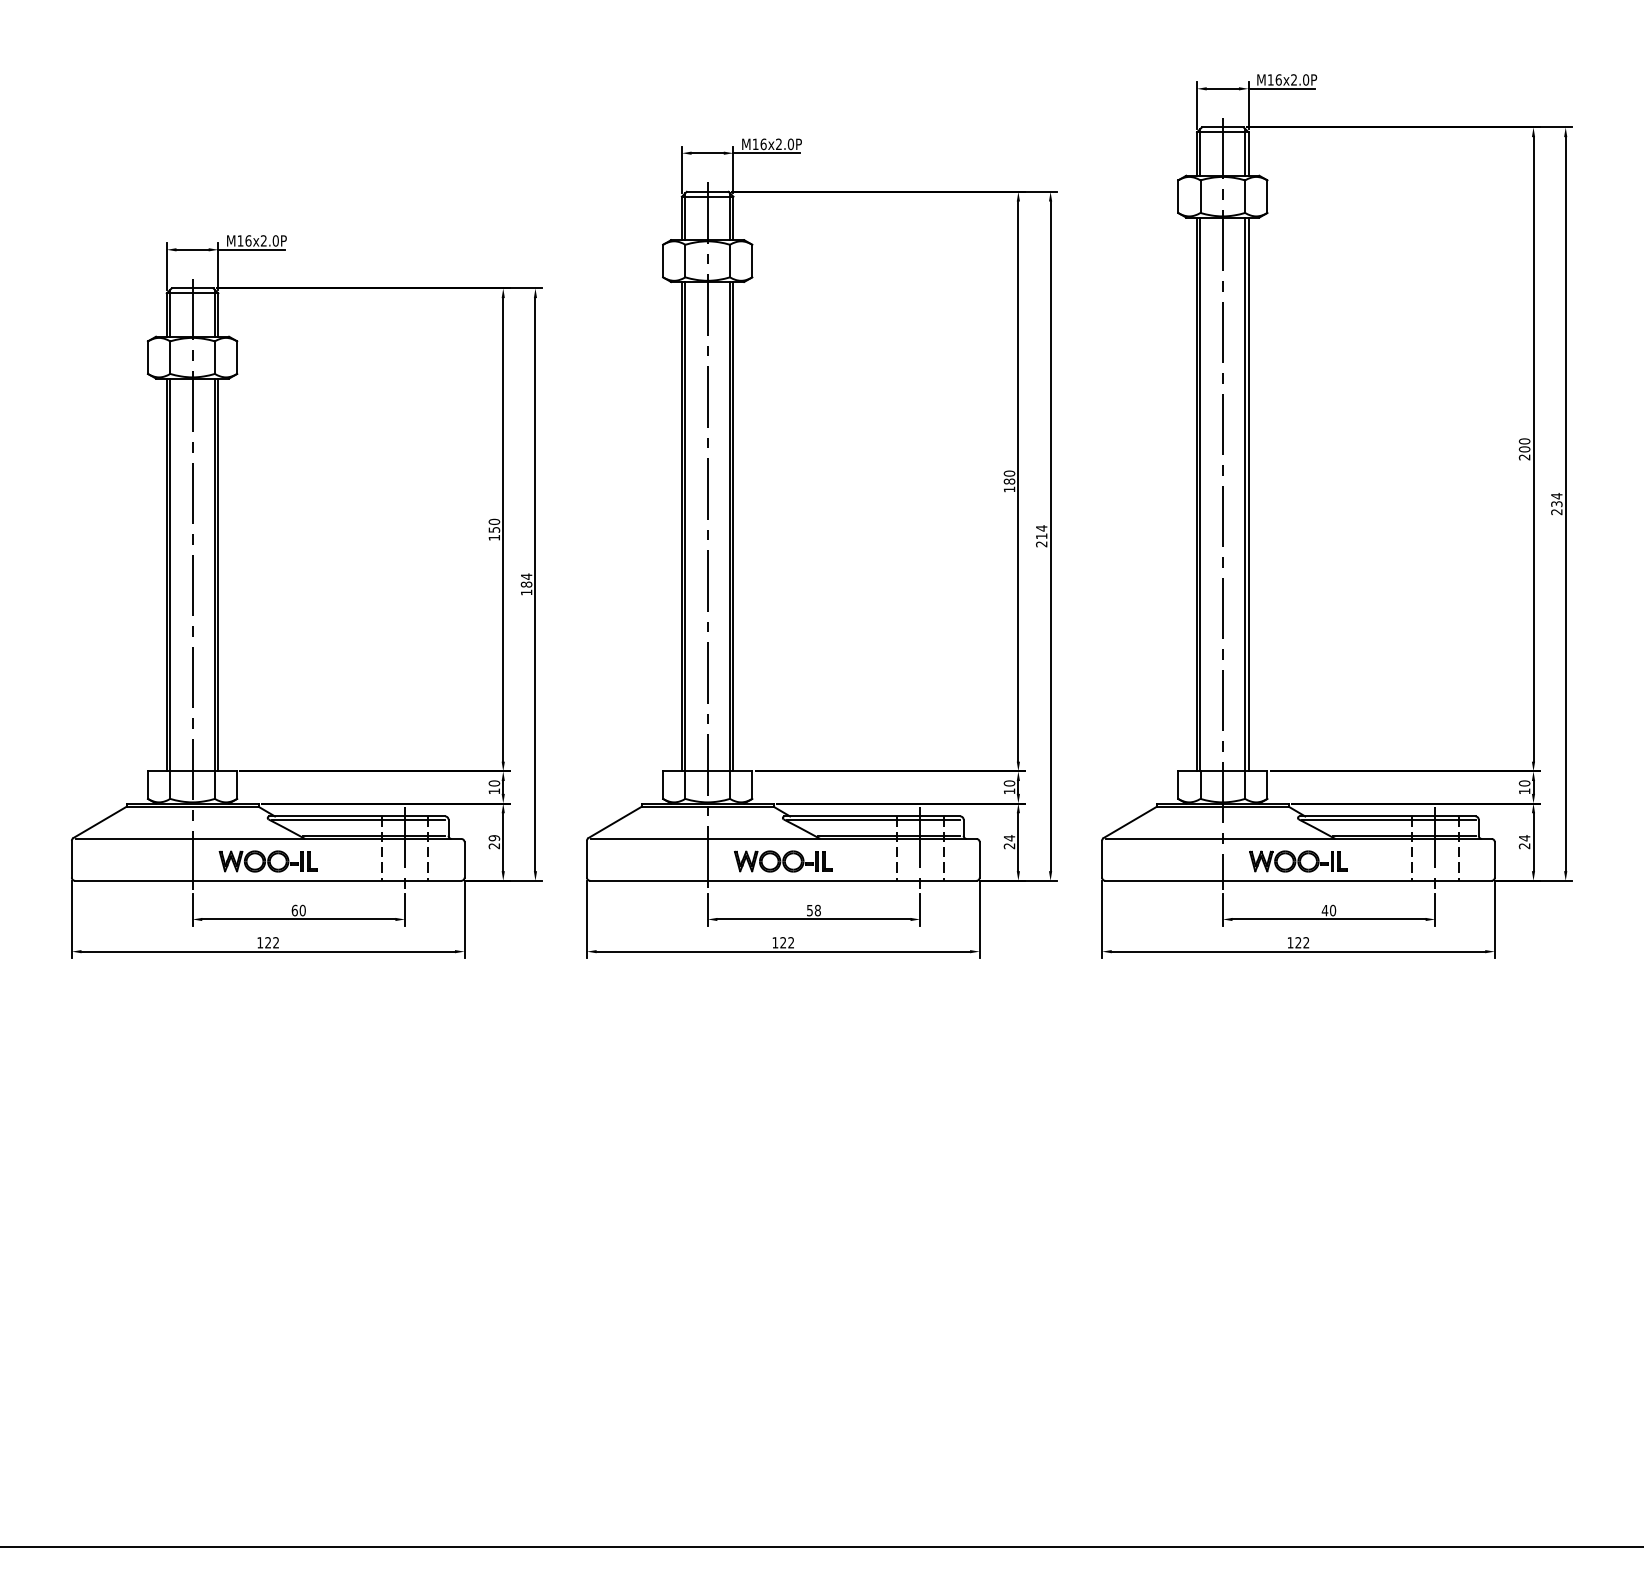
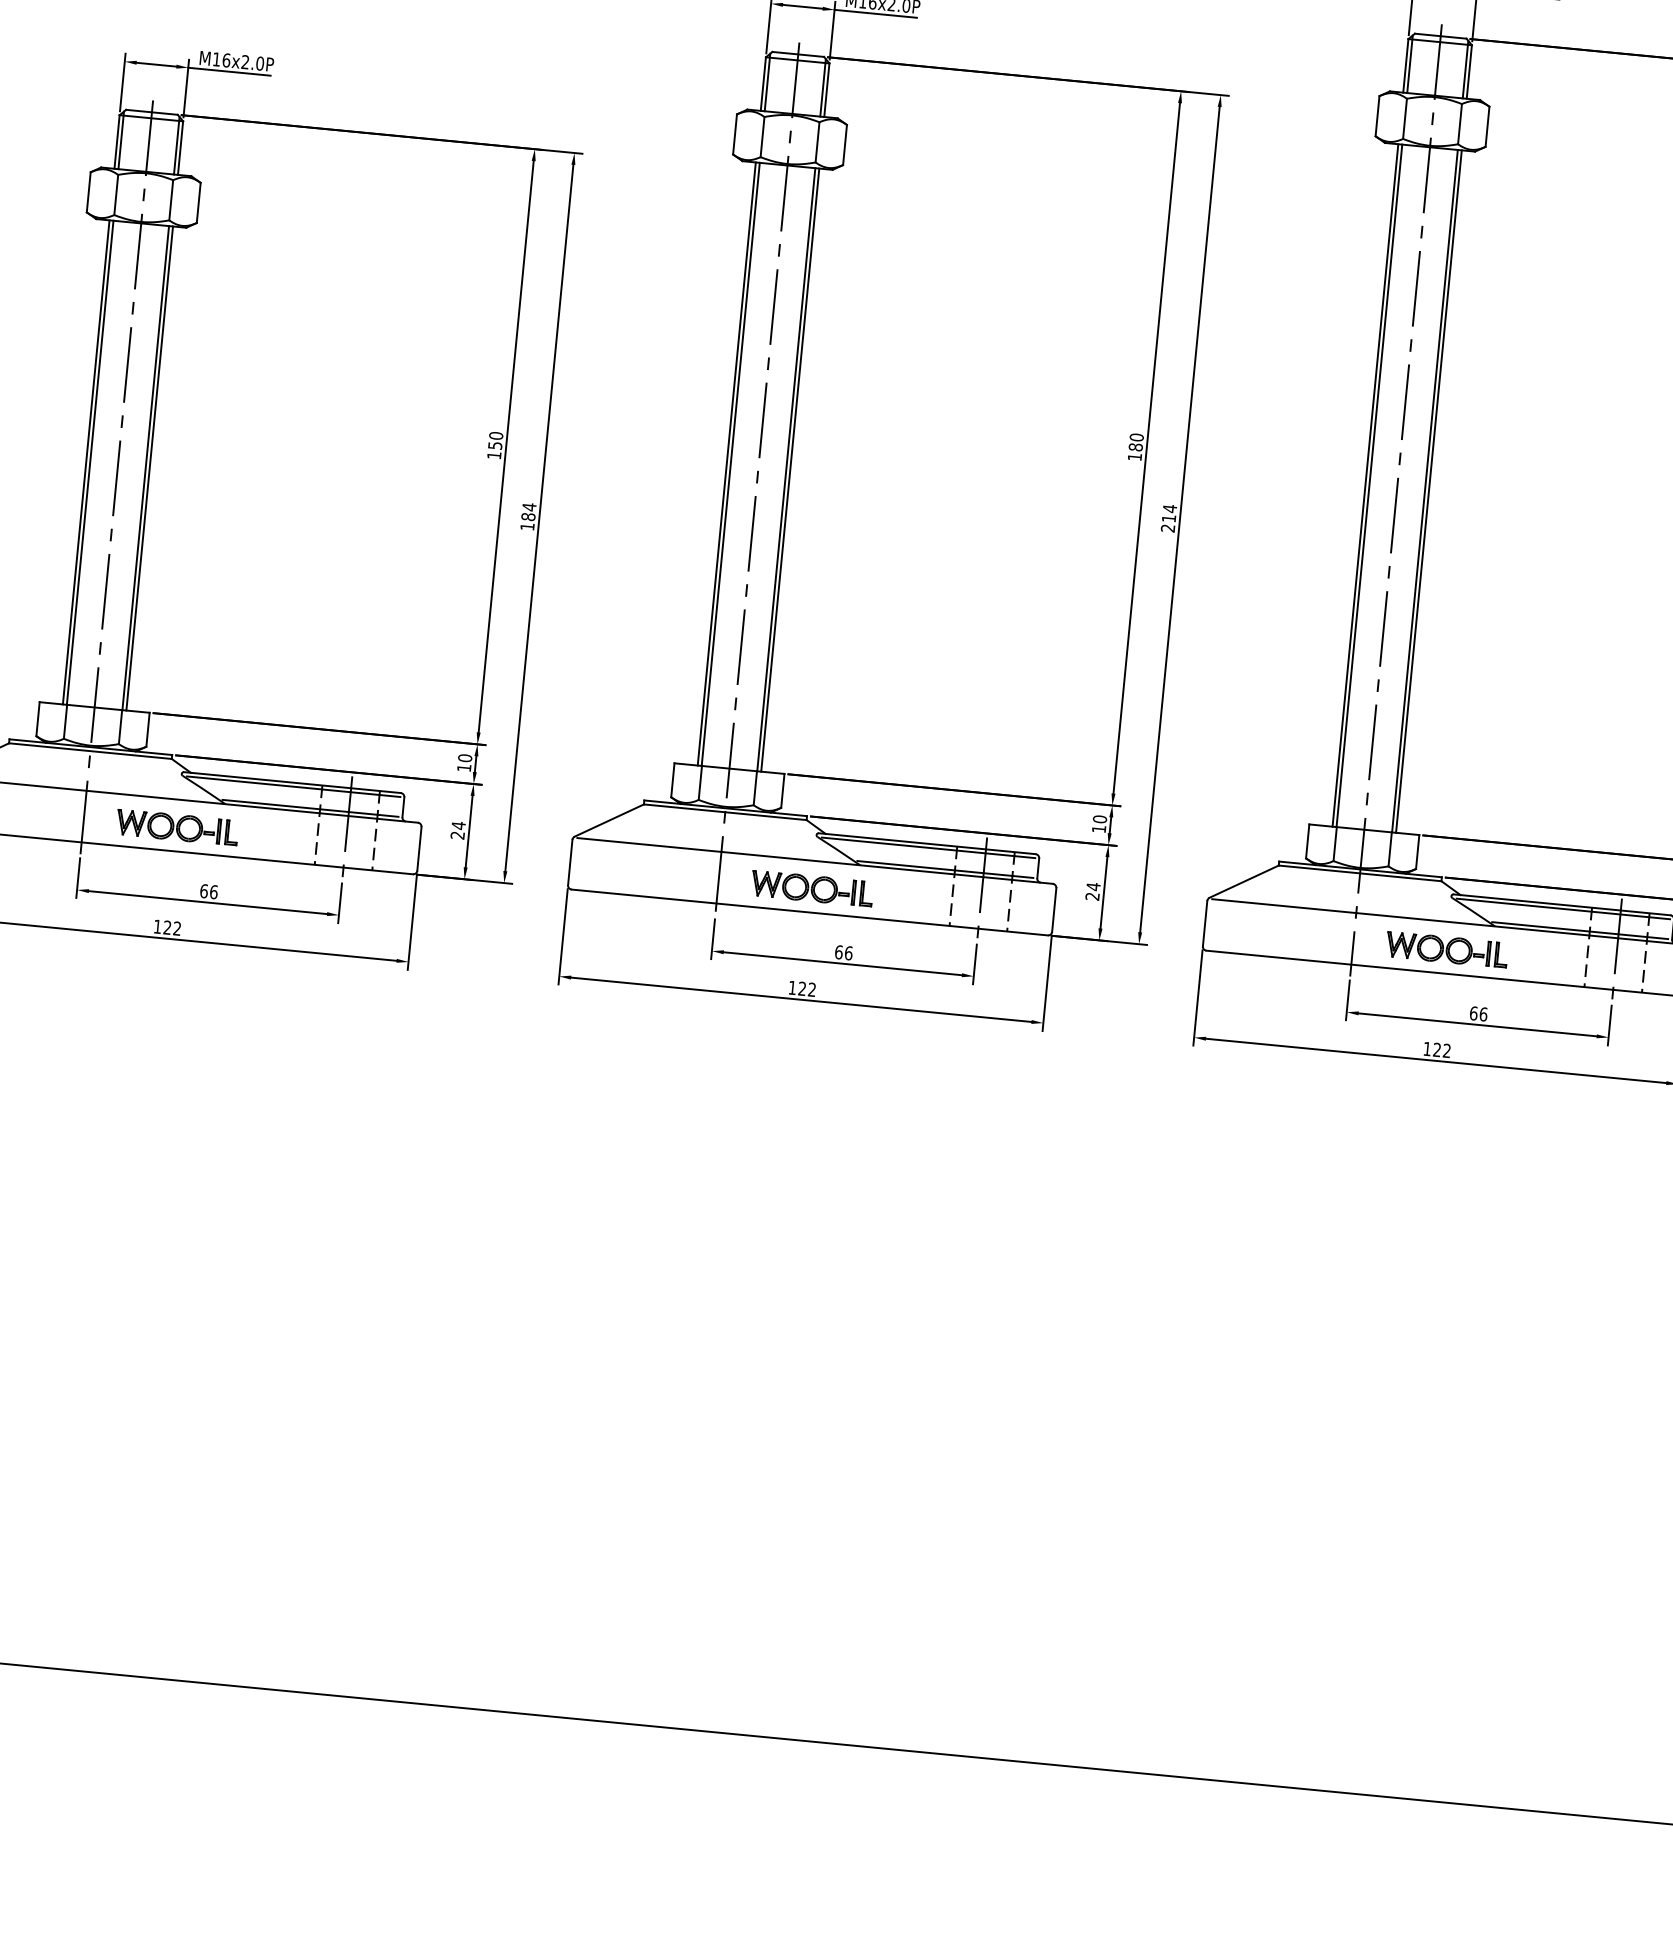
text: (494, 838) -> (458, 826), 29 -> 24
text: (302, 909) -> (213, 890), 60 -> 66
text: (813, 910) -> (843, 952), 58 -> 66
text: (1328, 910) -> (1478, 1013), 40 -> 66

